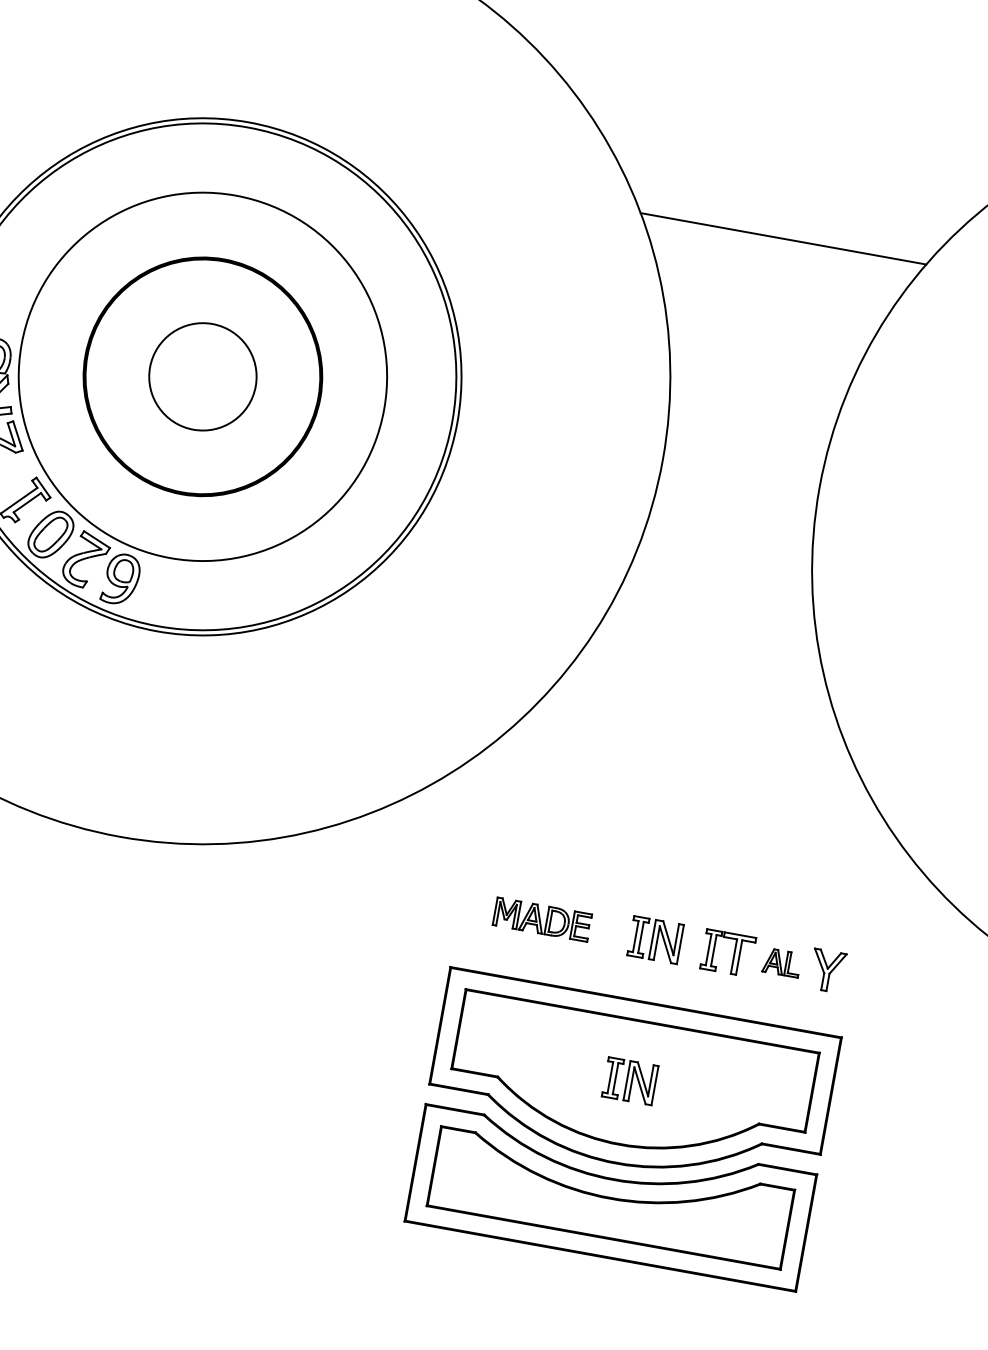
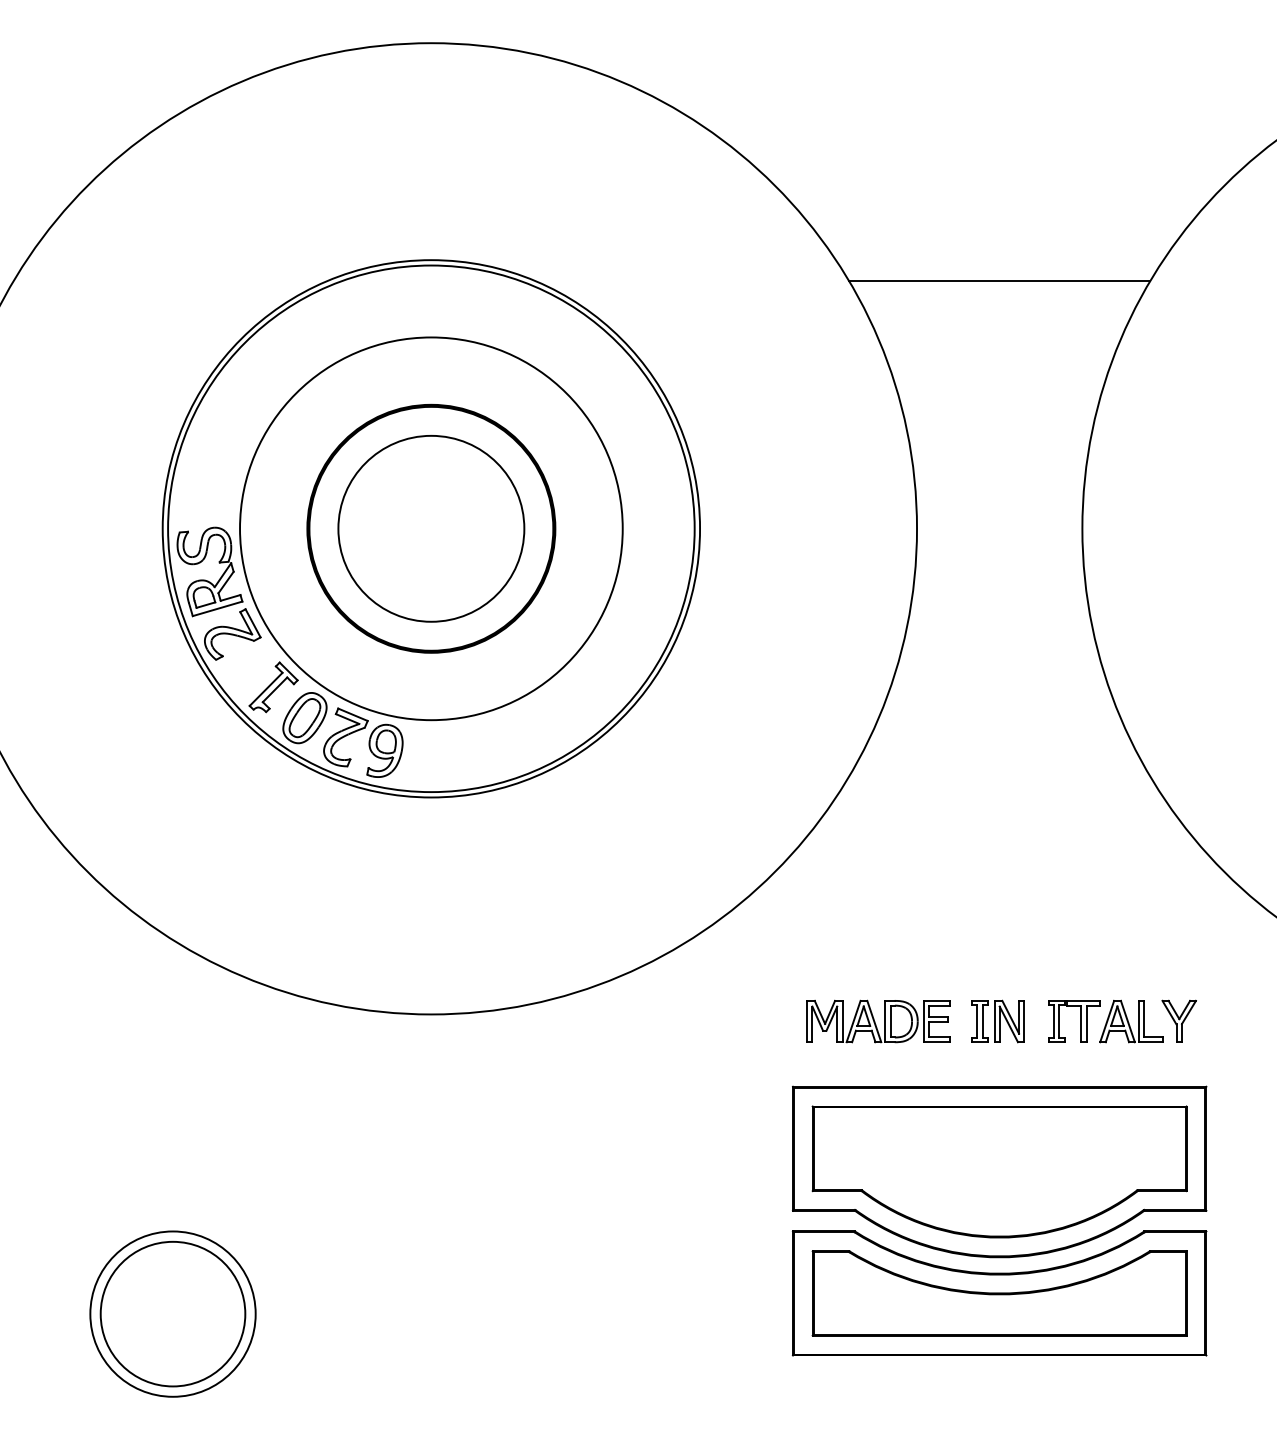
circle: (203, 376) -> (431, 528), size x1.67
part: (542, 919) -> (878, 1021), size x1.43
part: (782, 962) -> (1131, 1021), size x1.67
part: (629, 1081) -> (997, 1170), removed

